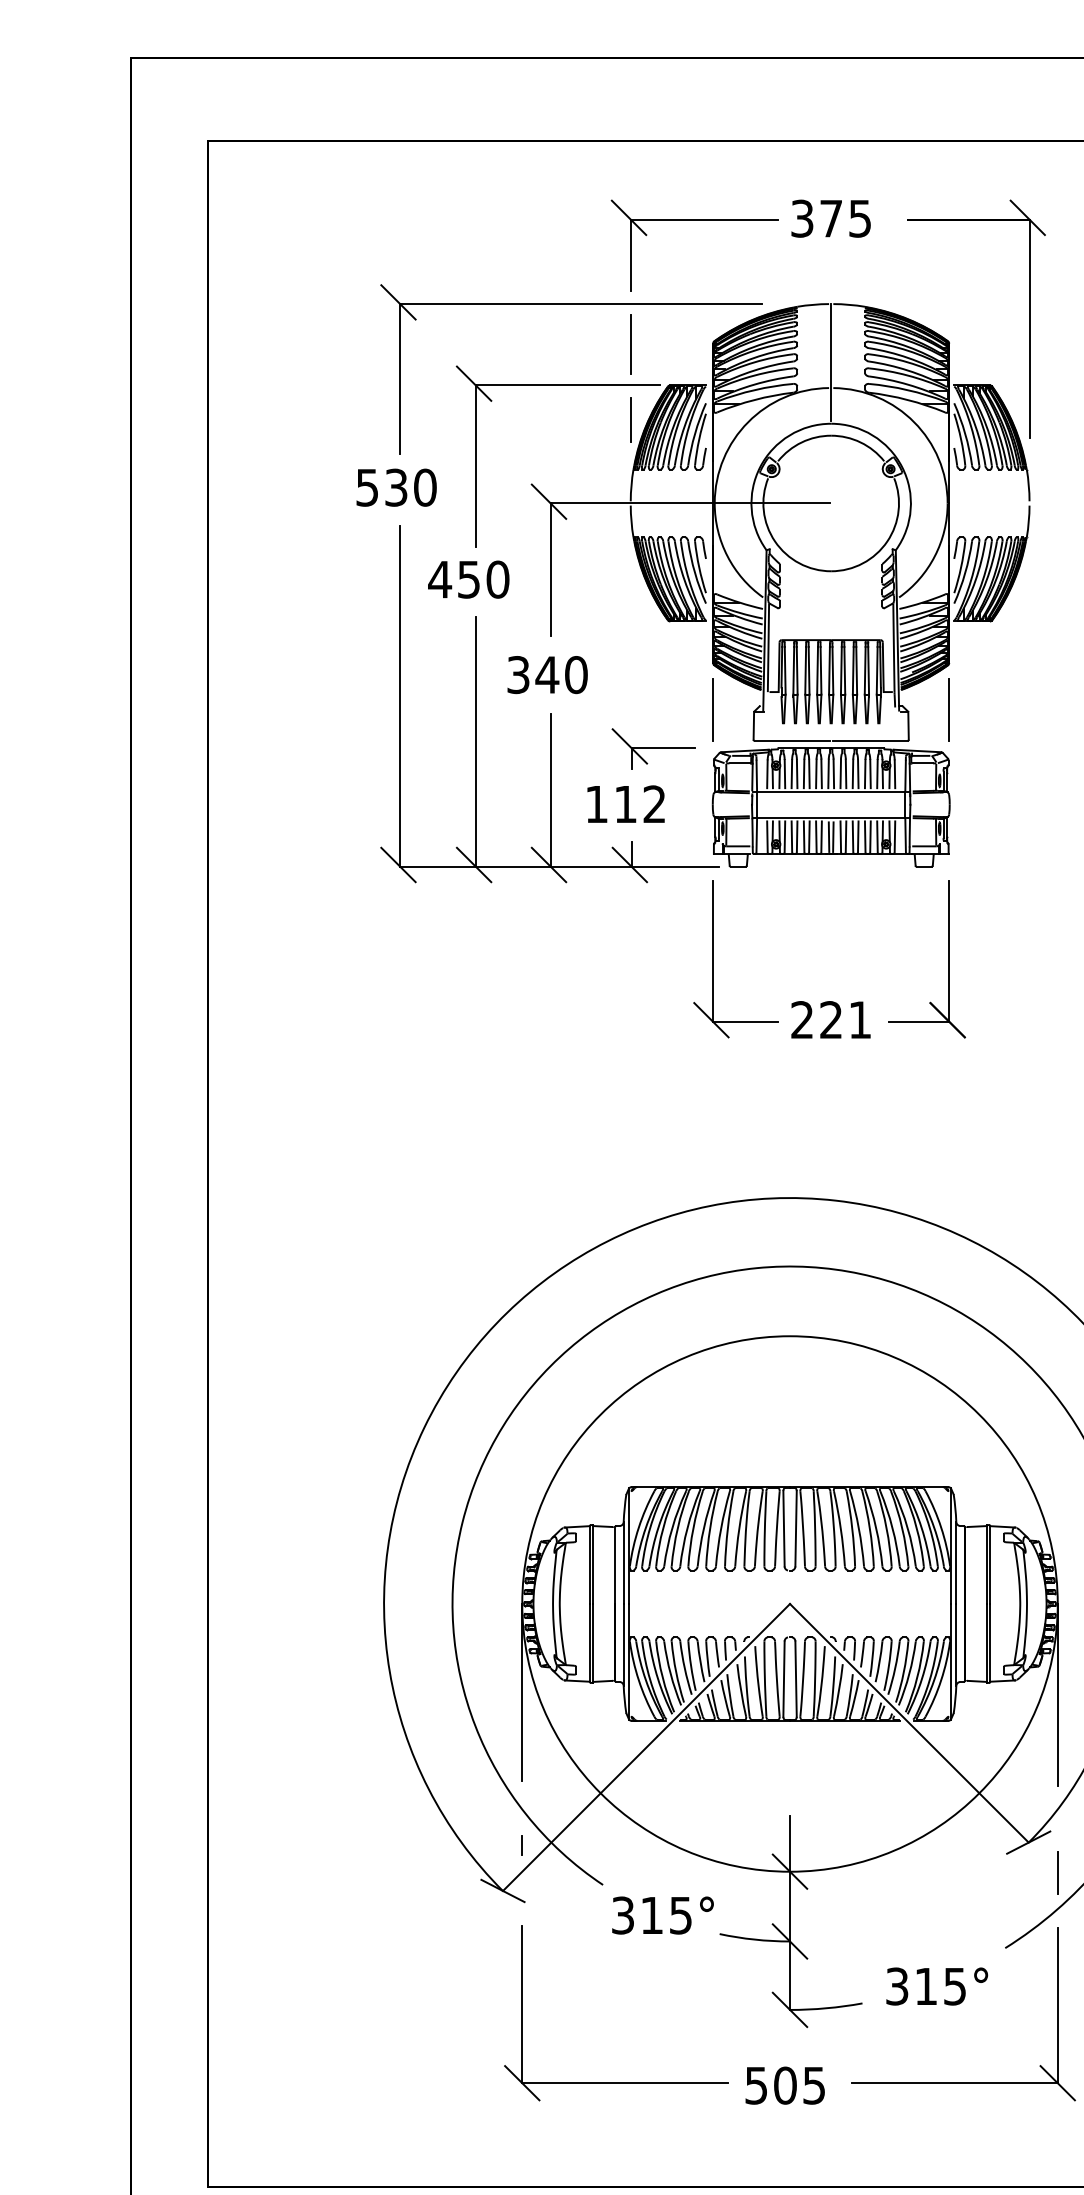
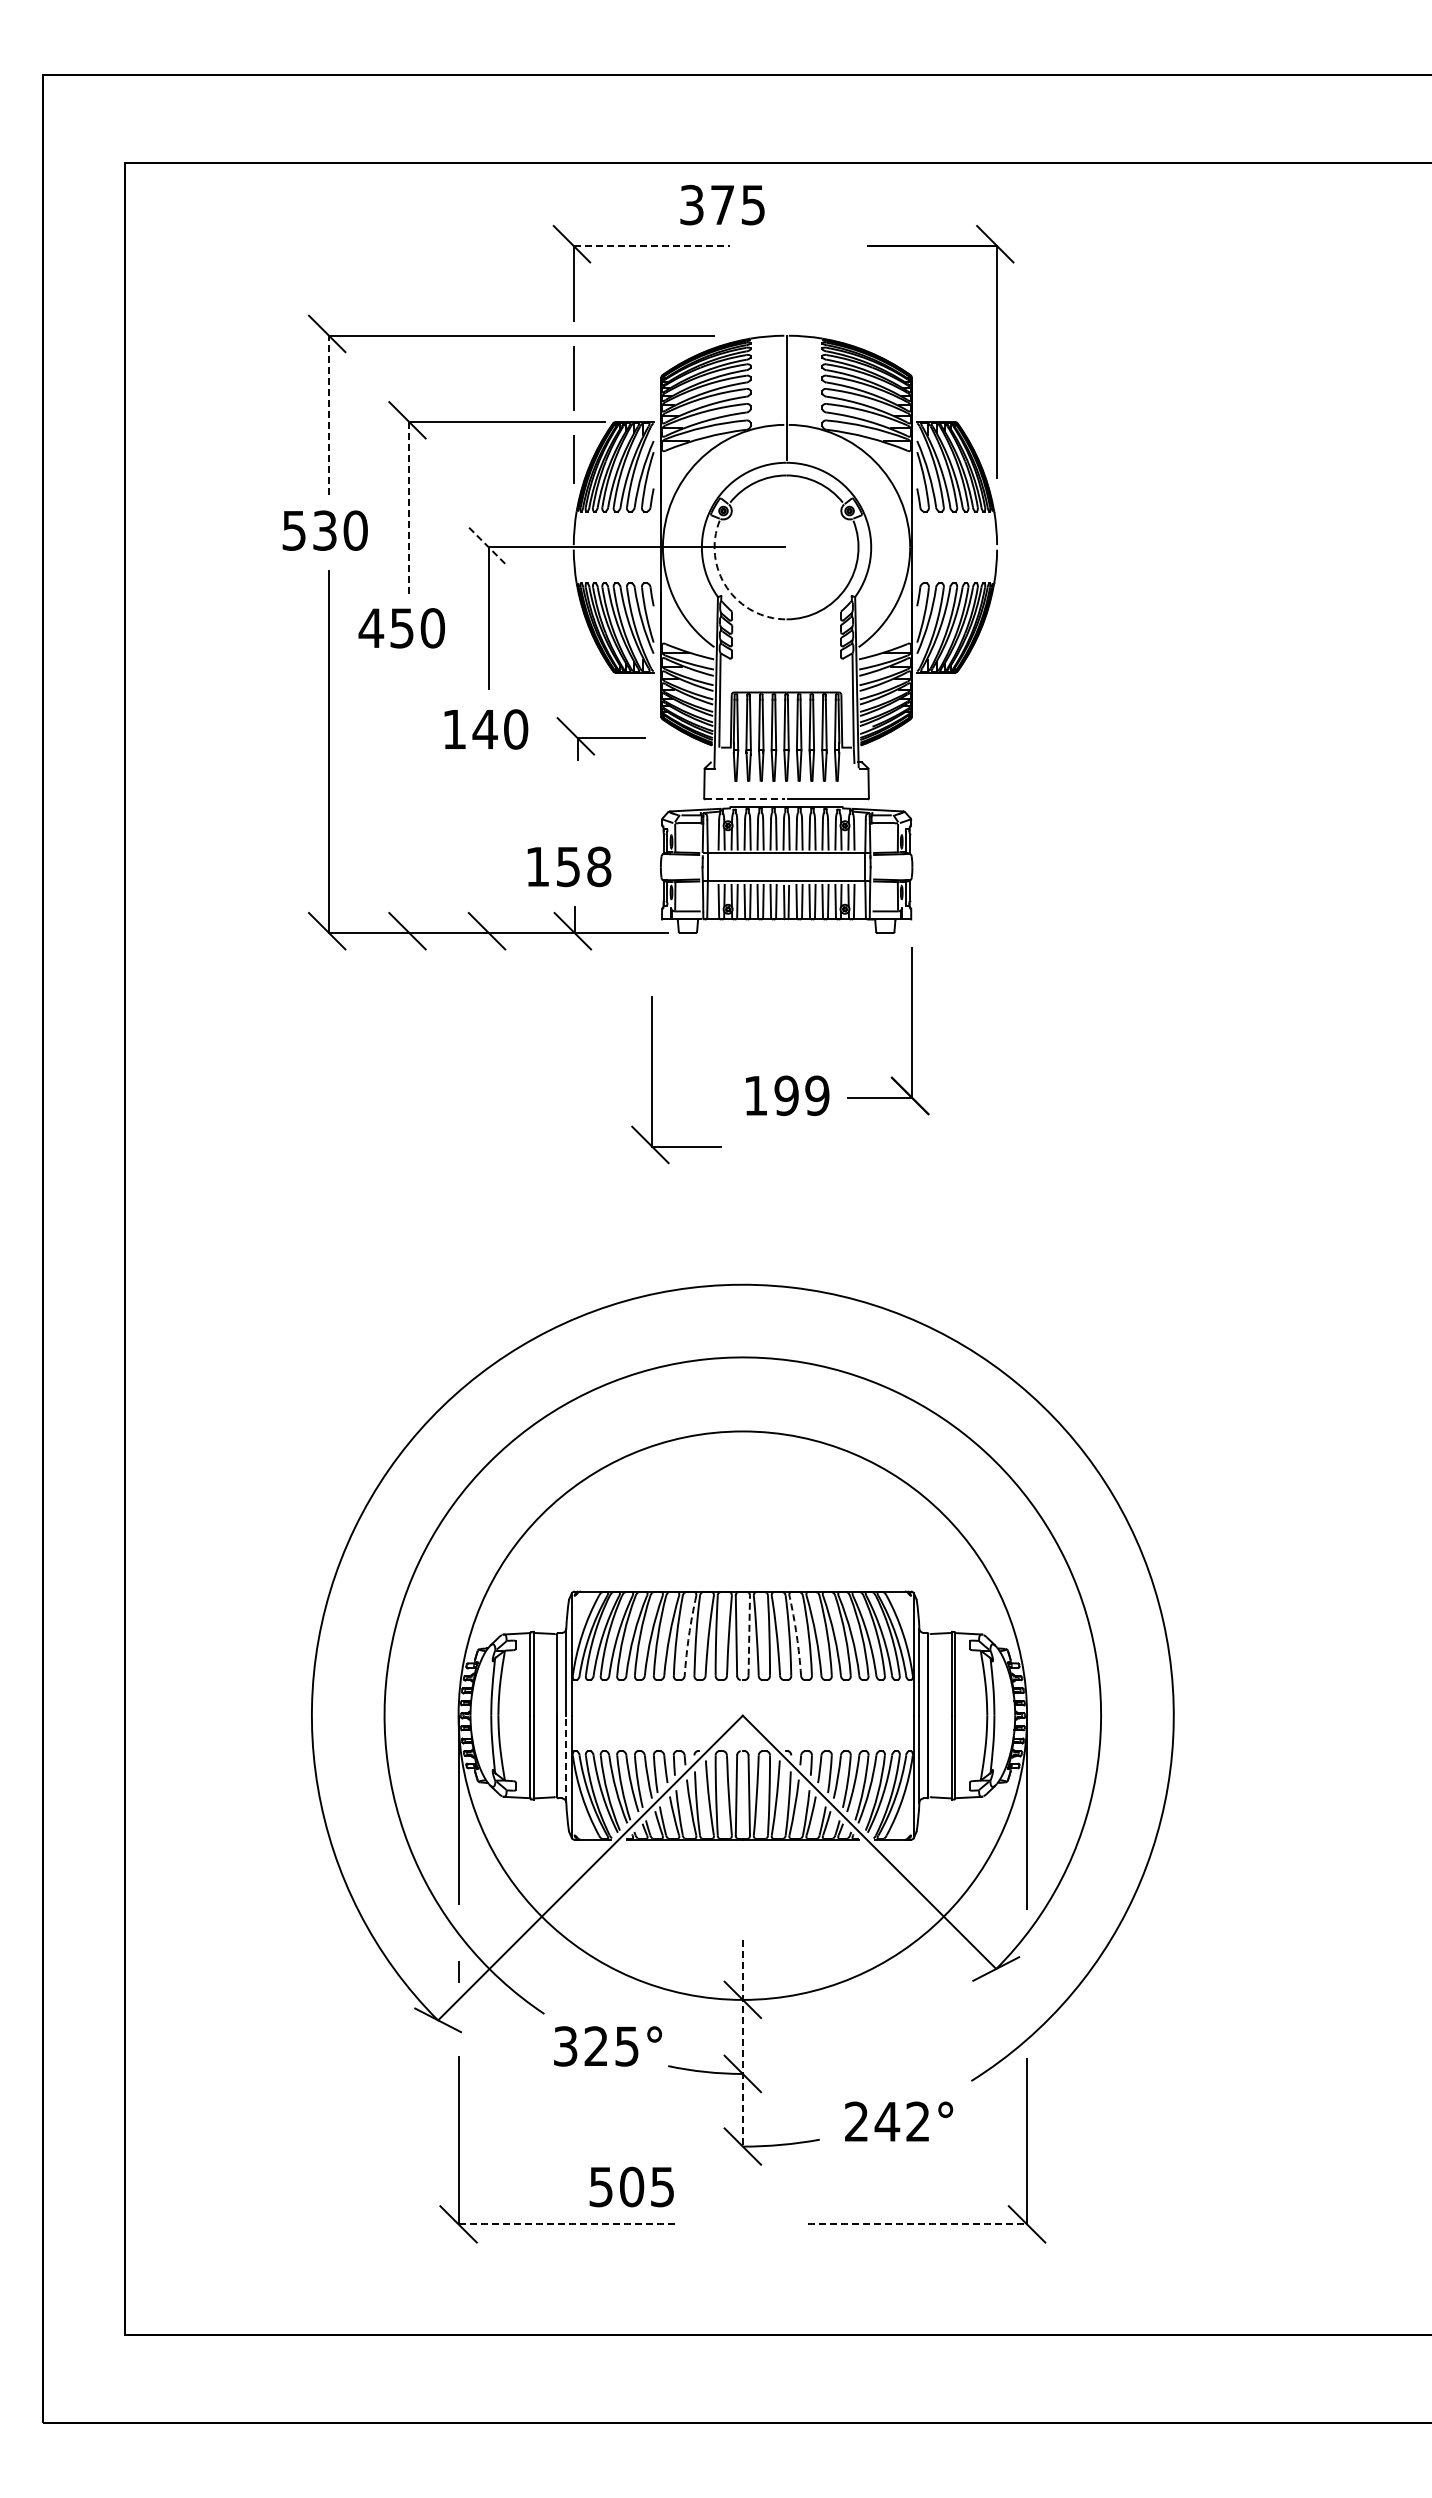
text: (831, 218) -> (722, 204), moved
line: (703, 220) -> (651, 246), solid -> dashed
line: (400, 379) -> (329, 415), solid -> dashed
line: (476, 465) -> (409, 507), solid -> dashed
line: (549, 501) -> (487, 545), solid -> dashed
arc: (774, 541) -> (726, 587), solid -> dashed
text: (518, 675) -> (454, 729), 340 -> 140
line: (712, 709) -> (660, 766), removed
line: (949, 709) -> (912, 766), removed
line: (792, 740) -> (745, 799), solid -> dashed
line: (476, 741) -> (409, 800), removed
part: (653, 748) -> (600, 738), moved
line: (550, 790) -> (488, 852), removed
text: (640, 804) -> (584, 866), 112 -> 158
part: (713, 959) -> (652, 1080), moved
text: (831, 1019) -> (786, 1095), 221 -> 199
arc: (739, 1528) -> (689, 1635), solid -> dashed
line: (796, 1528) -> (749, 1635), solid -> dashed
arc: (840, 1528) -> (796, 1635), solid -> dashed
line: (623, 1644) -> (566, 1758), solid -> dashed
line: (1057, 1872) -> (1026, 2000), removed
line: (789, 1912) -> (742, 2043), solid -> dashed
text: (651, 1914) -> (595, 2045), 315° -> 325°
text: (926, 1986) -> (887, 2121), 315° -> 242°
line: (625, 2083) -> (568, 2224), solid -> dashed
line: (955, 2083) -> (918, 2224), solid -> dashed
text: (784, 2085) -> (631, 2186), moved

